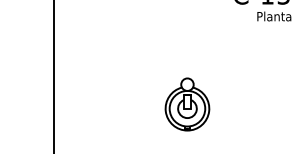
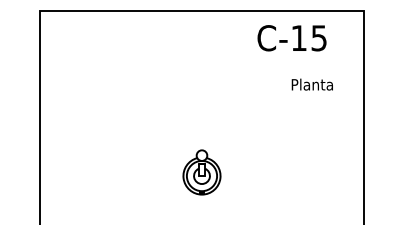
text: (273, 16) -> (311, 84), moved
part: (187, 104) -> (201, 172), size x0.7

